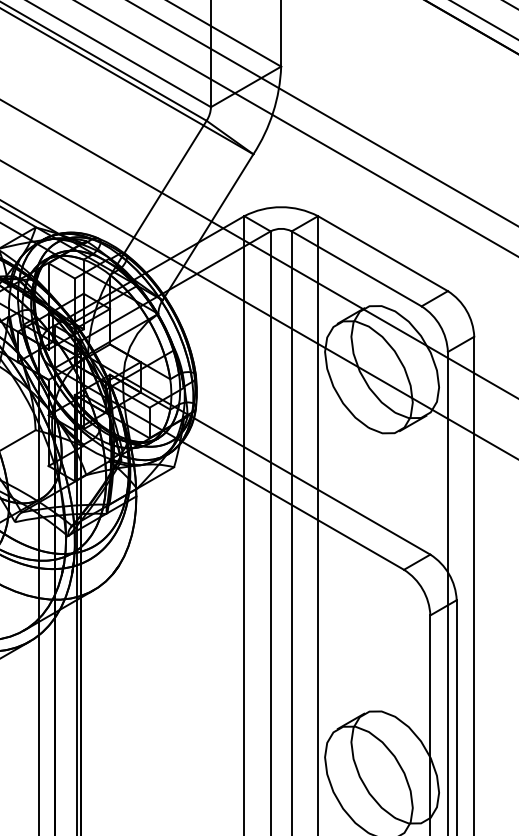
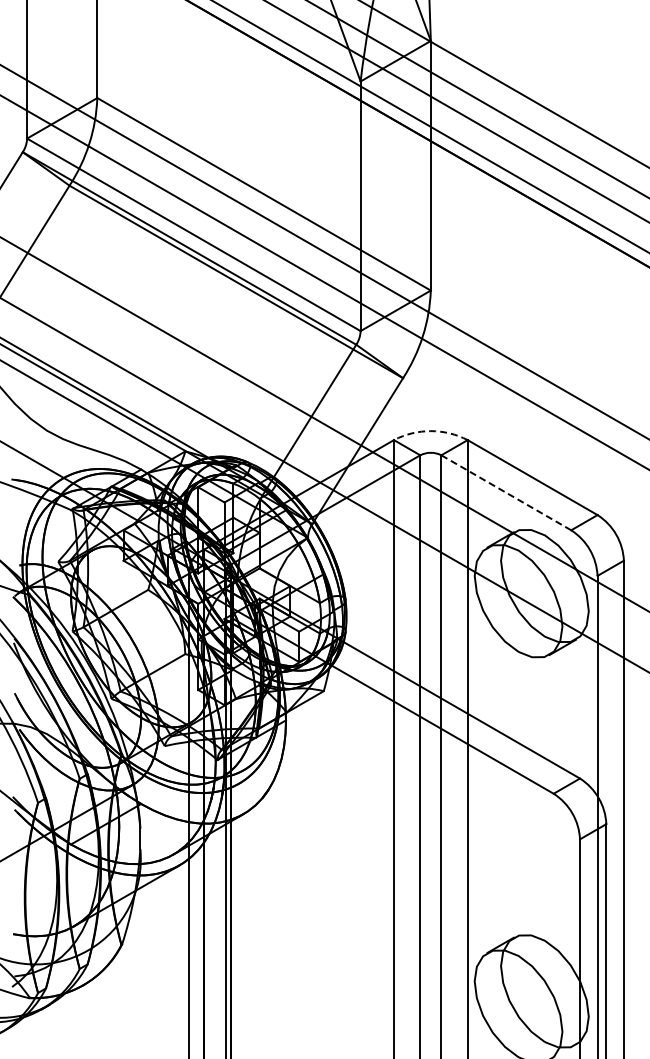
arc: (280, 207) -> (430, 431), solid -> dashed
line: (356, 268) -> (506, 492), solid -> dashed

